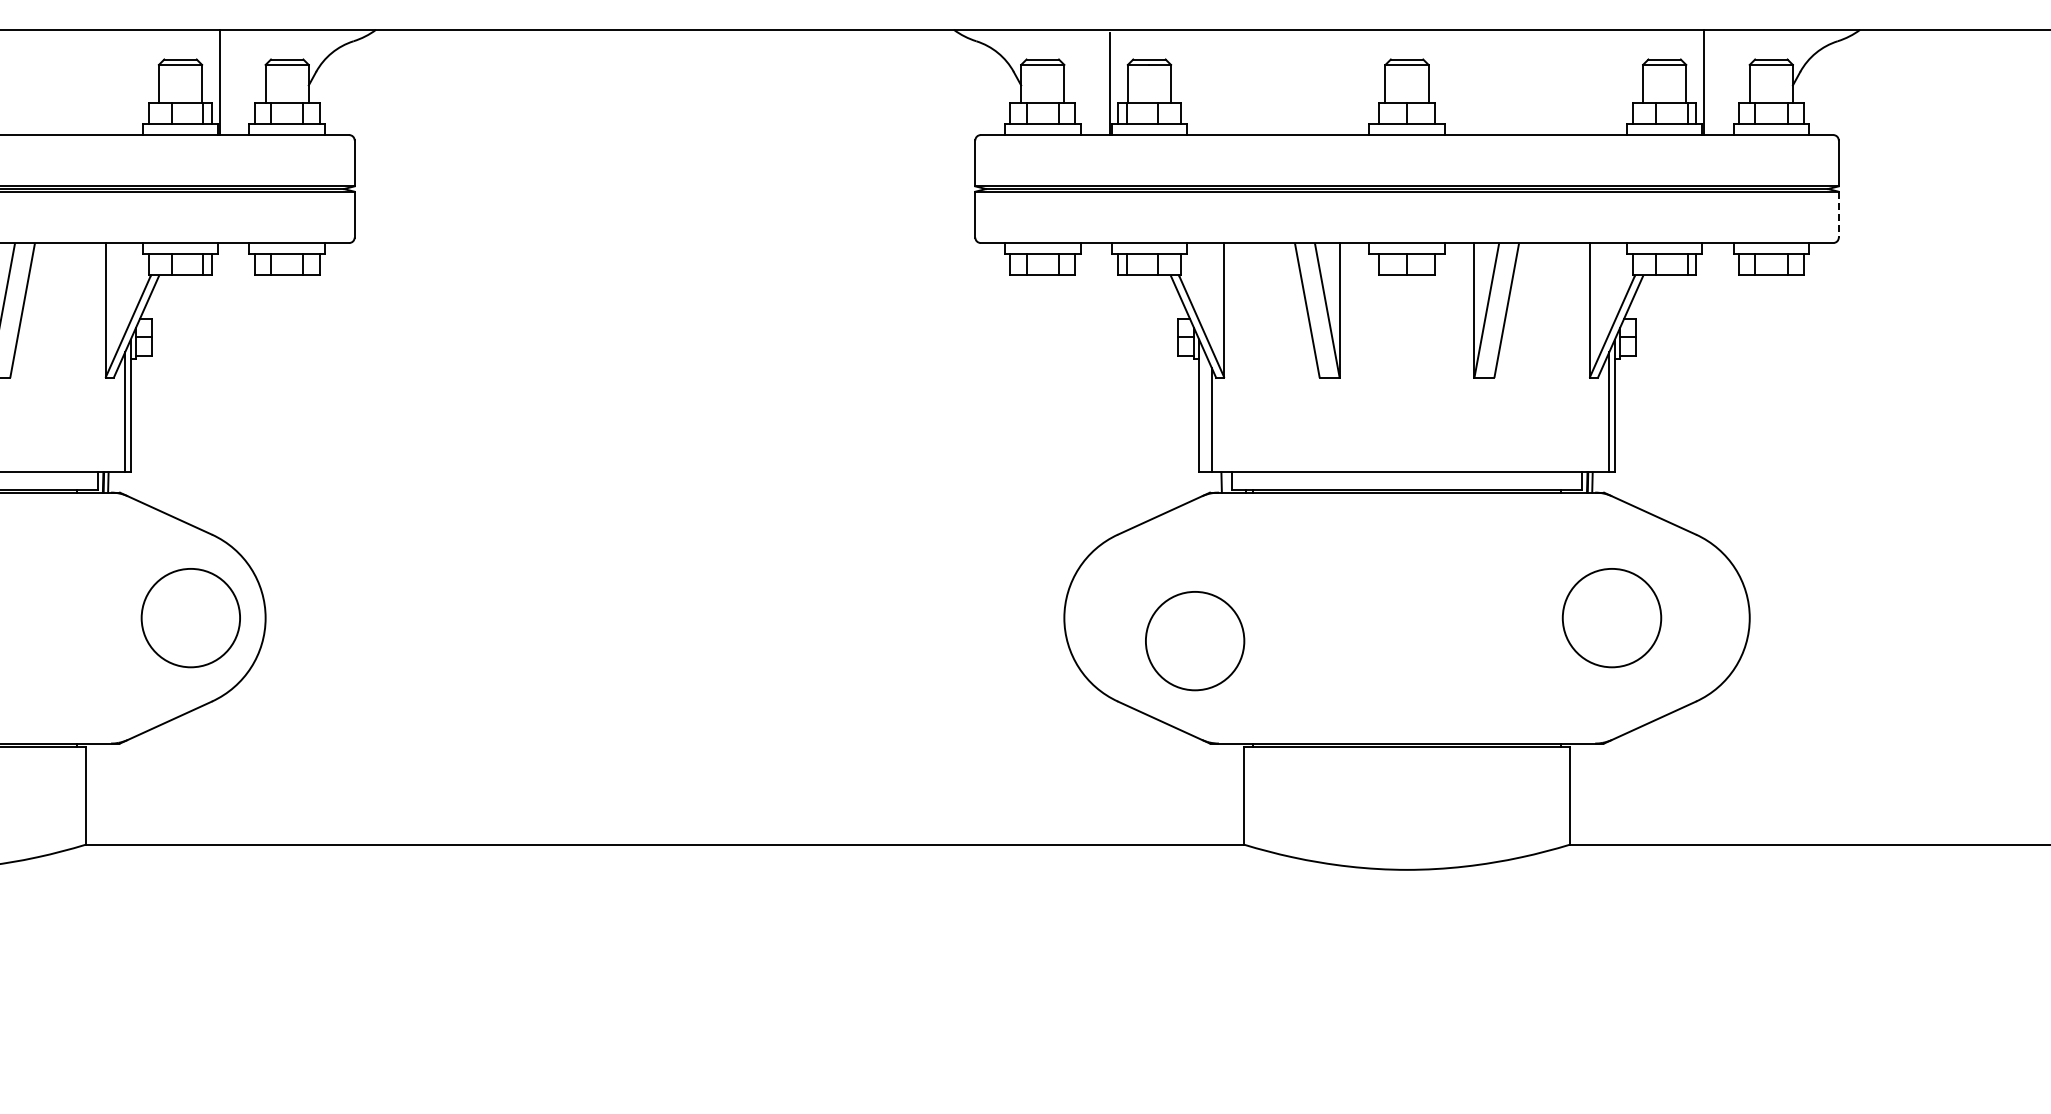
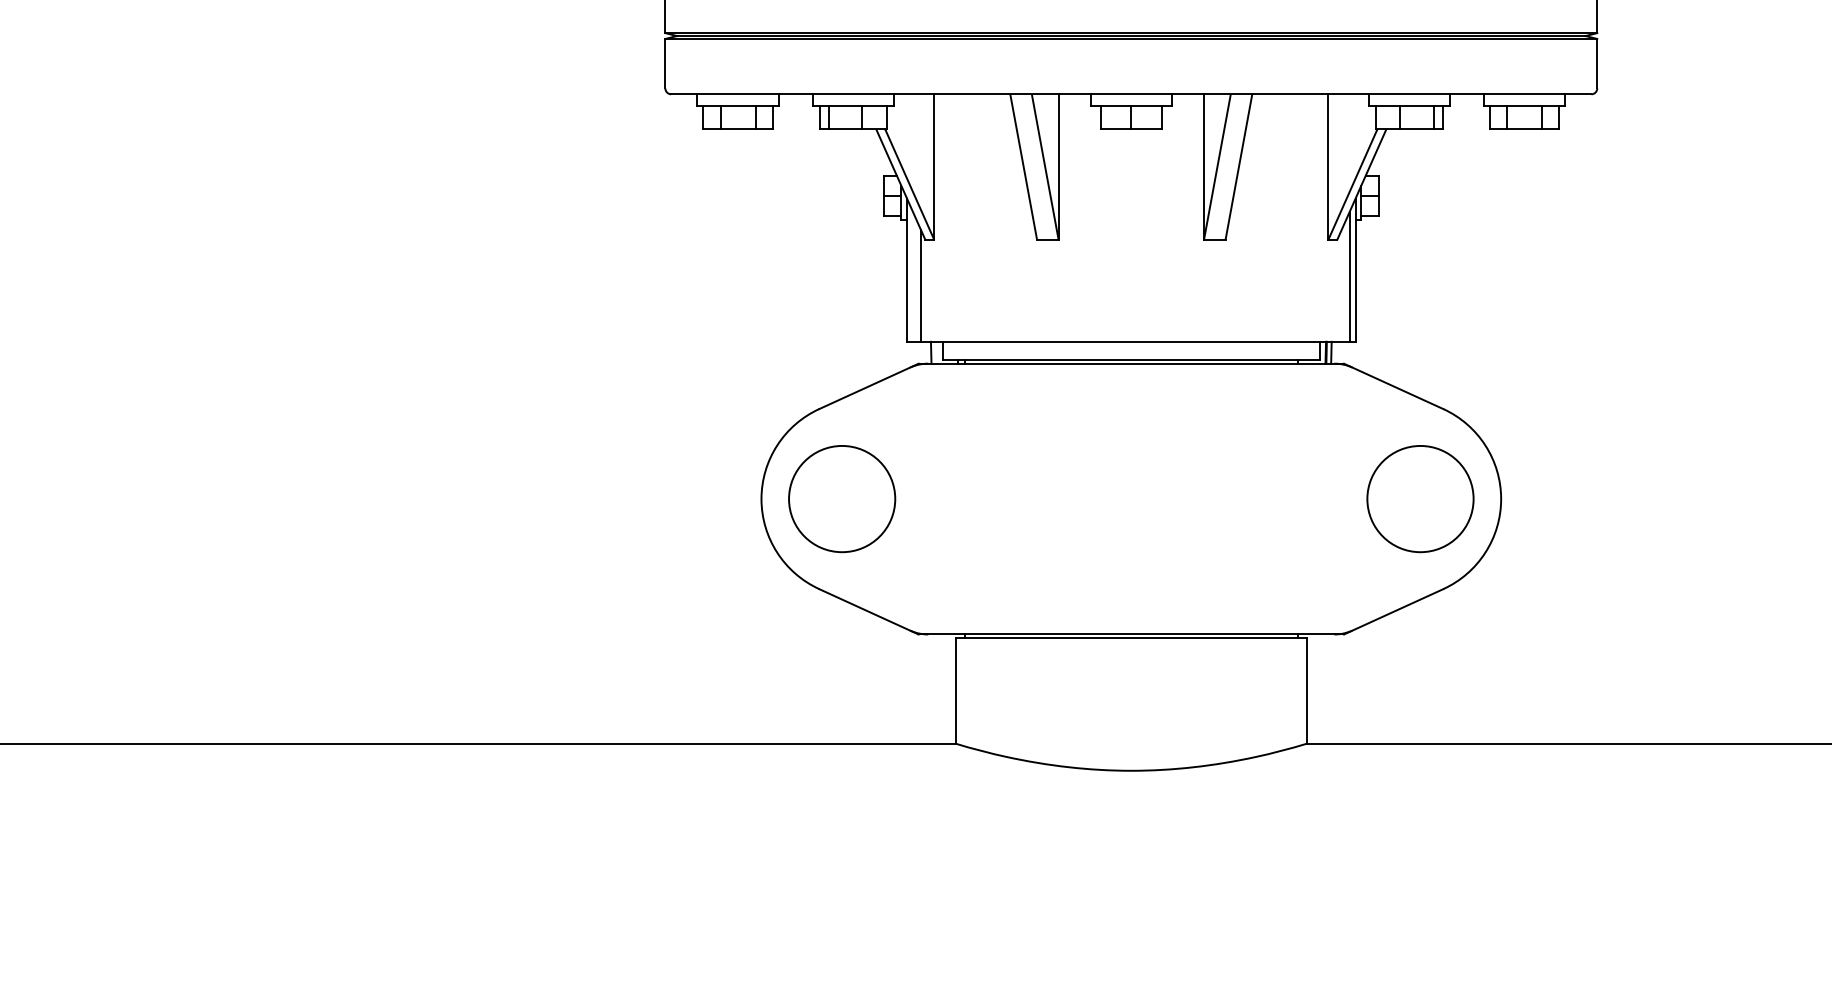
line: (1838, 214) -> (1596, 63), dashed -> solid
circle: (1611, 618) -> (1419, 499), moved
circle: (1195, 641) -> (842, 499), moved

